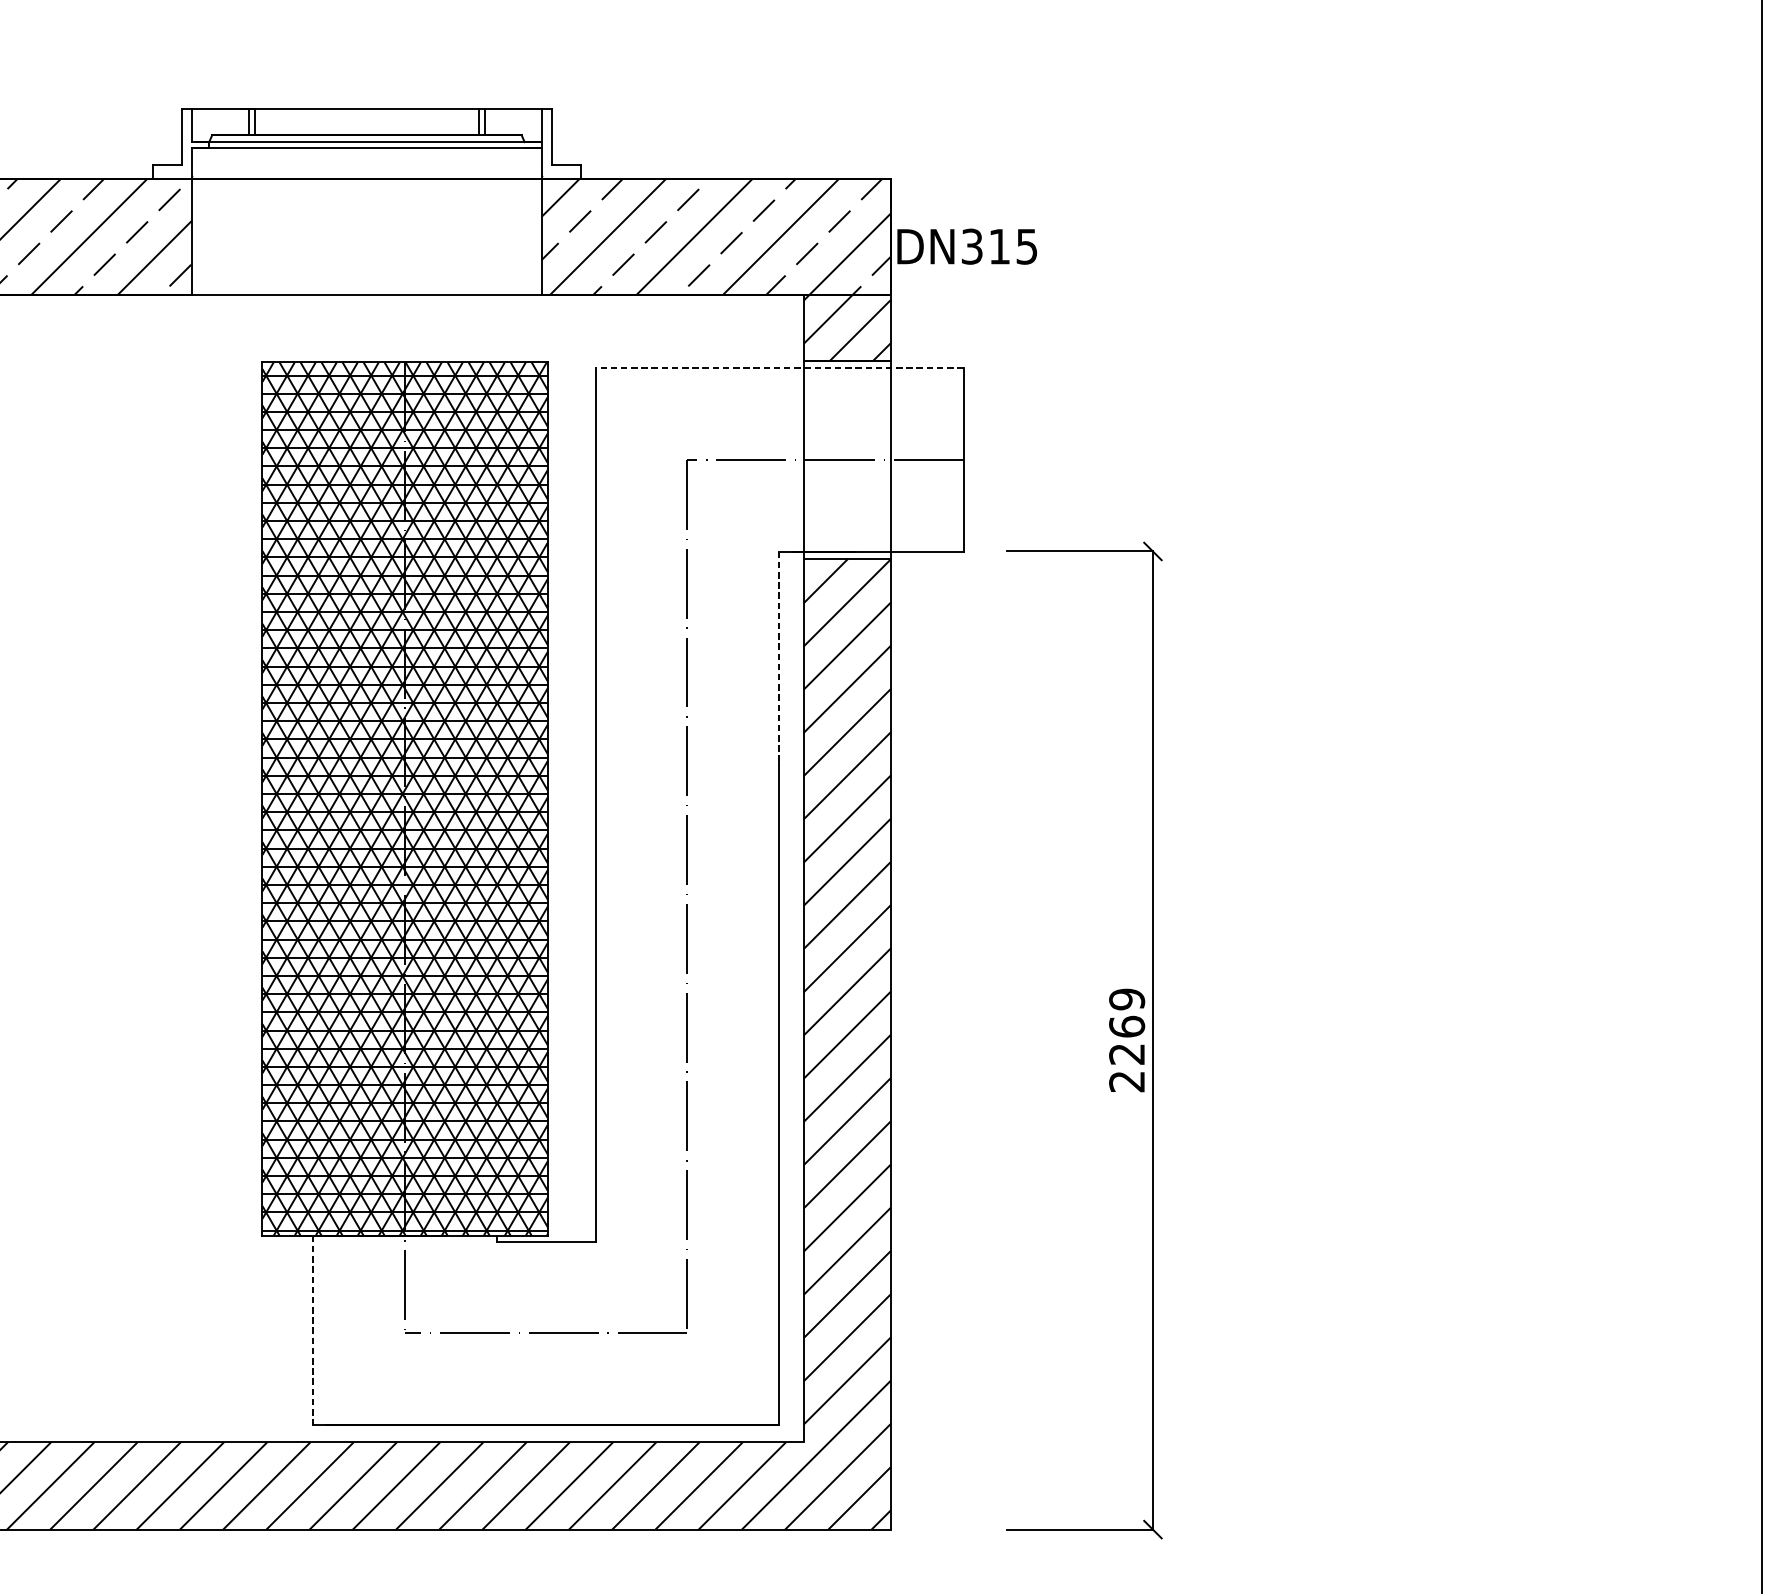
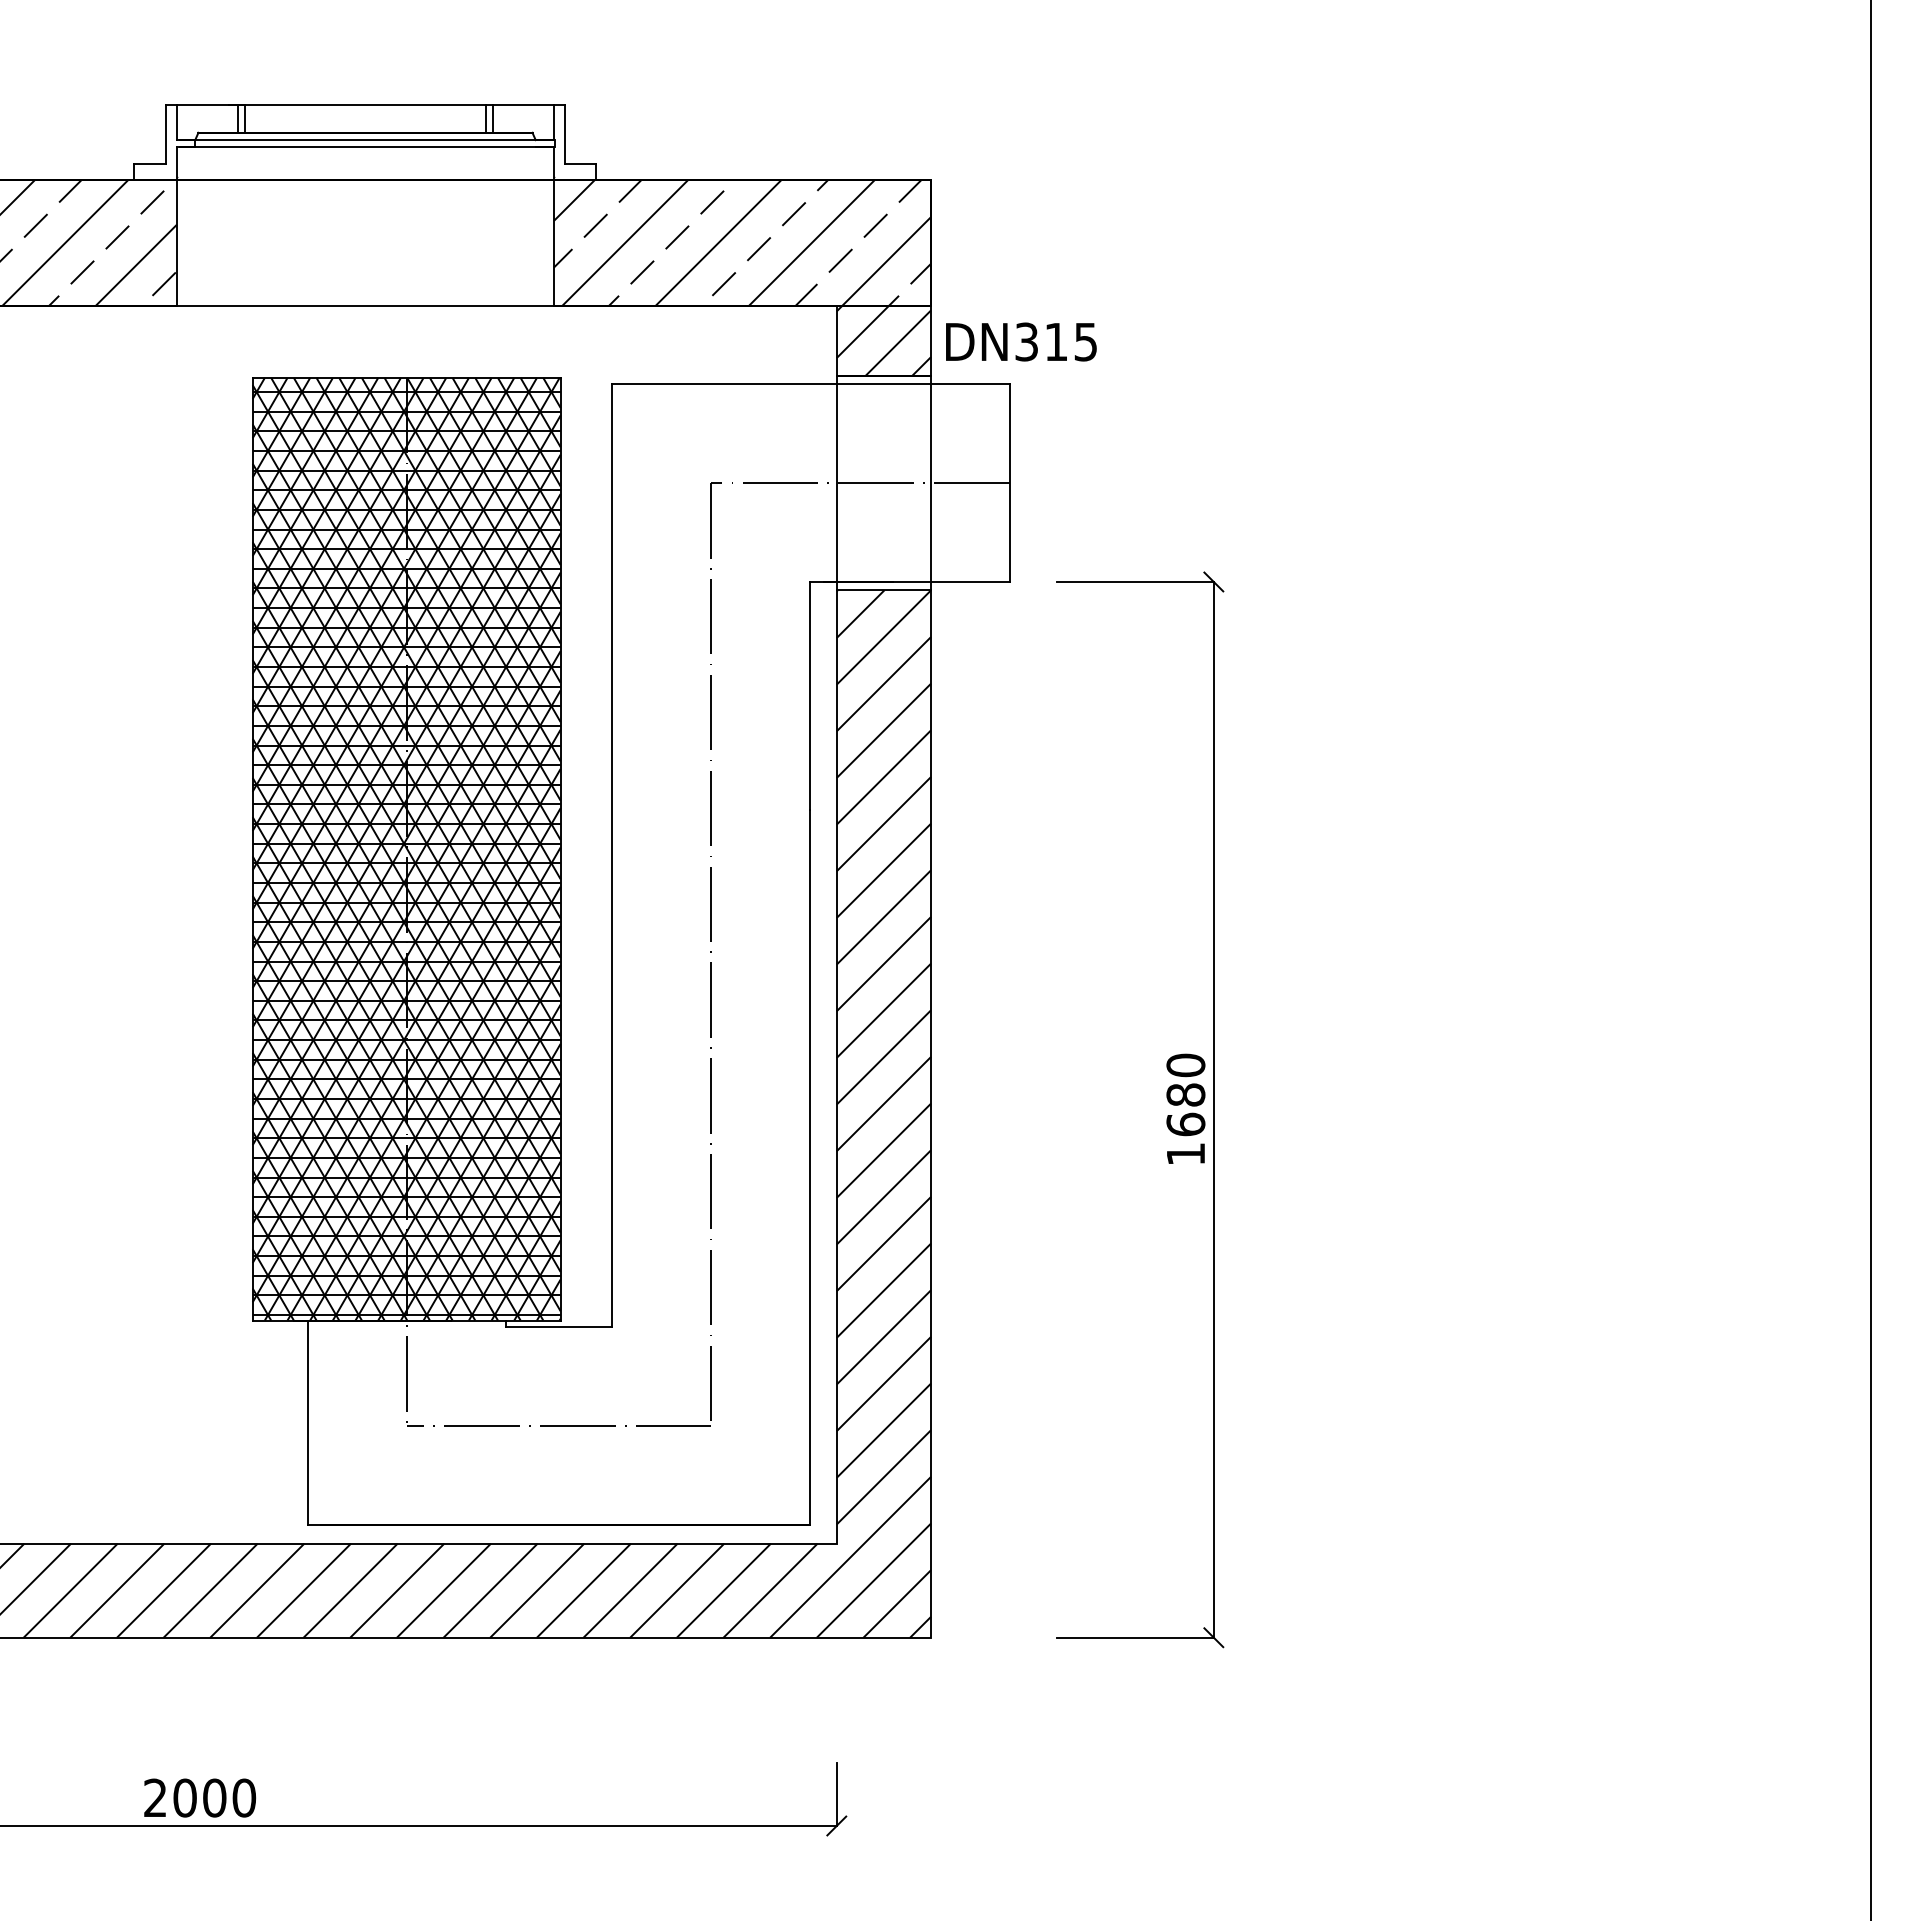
text: (967, 246) -> (1021, 341), moved
line: (780, 368) -> (811, 384), dashed -> solid
line: (779, 657) -> (810, 696), dashed -> solid
text: (1126, 1040) -> (1185, 1109), 2269 -> 1680
line: (313, 1331) -> (307, 1423), dashed -> solid

